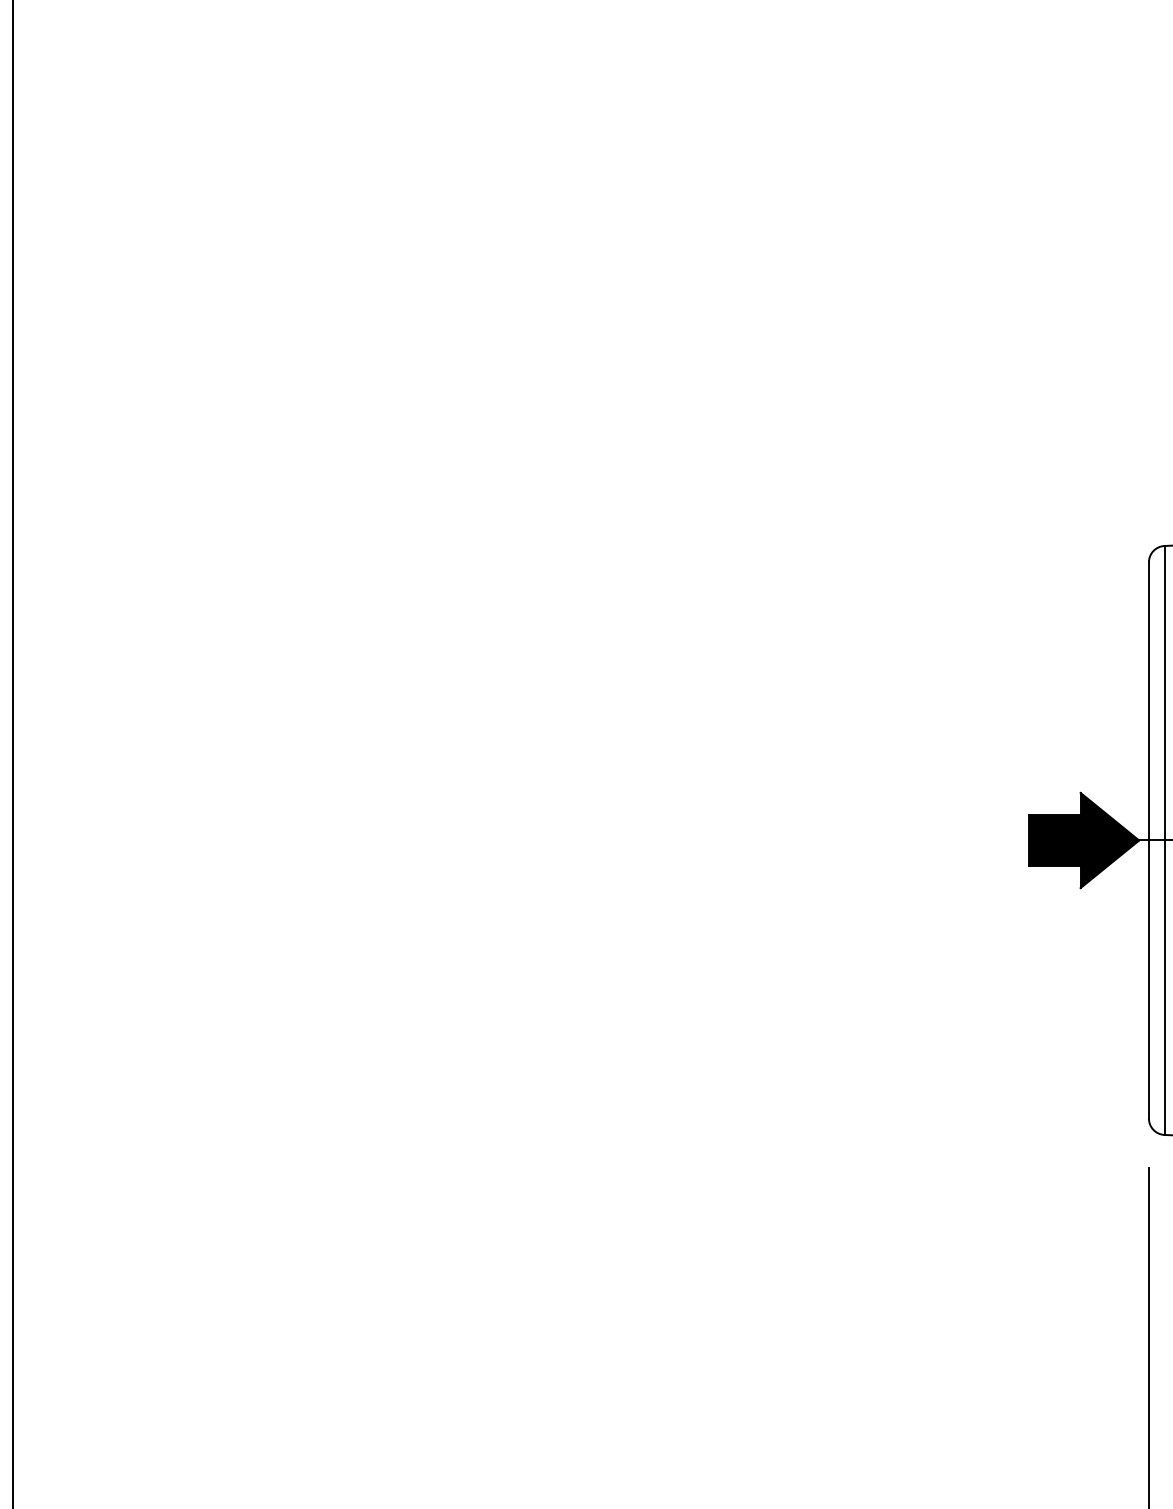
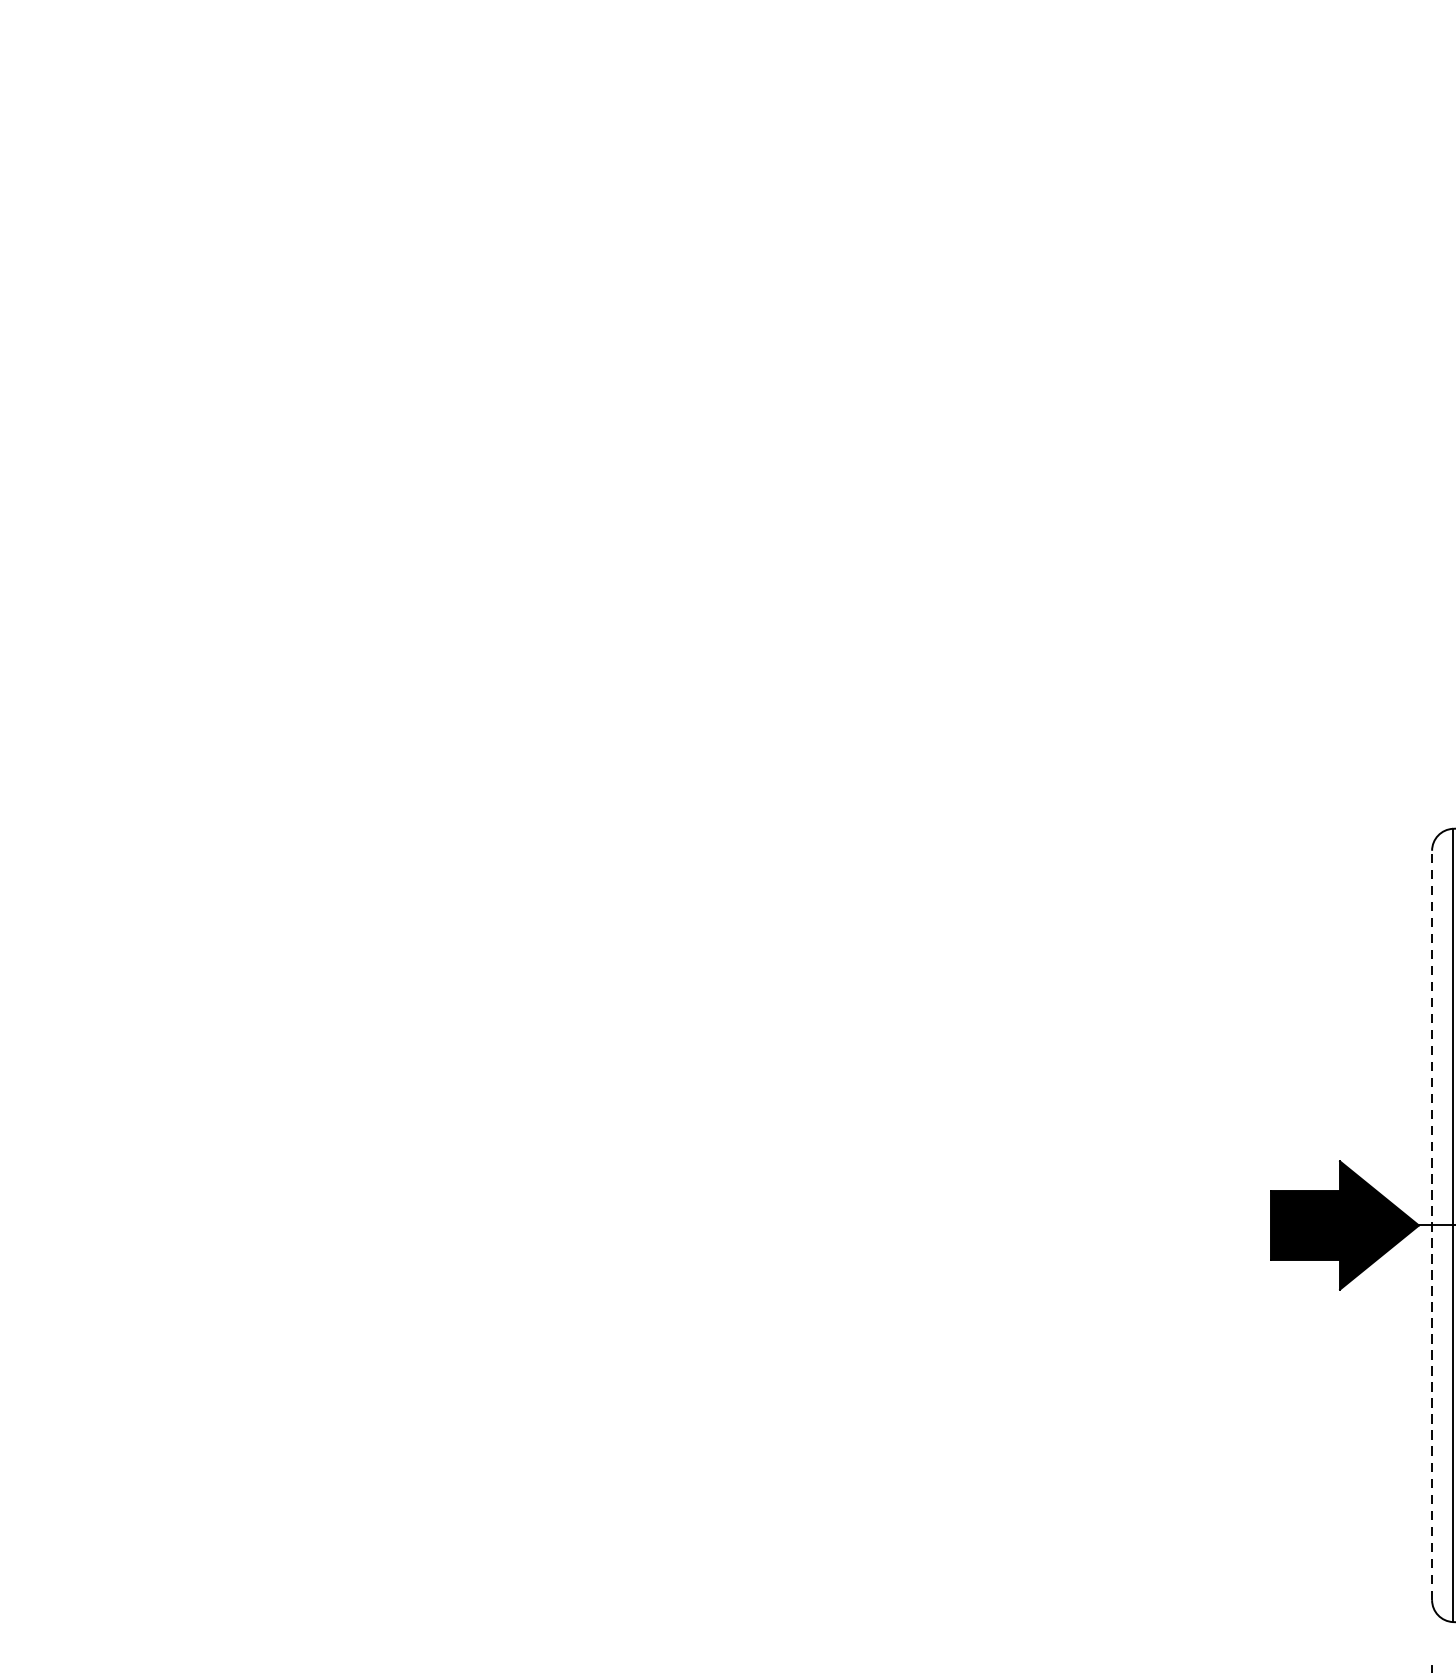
line: (1148, 839) -> (1431, 1224), solid -> dashed

